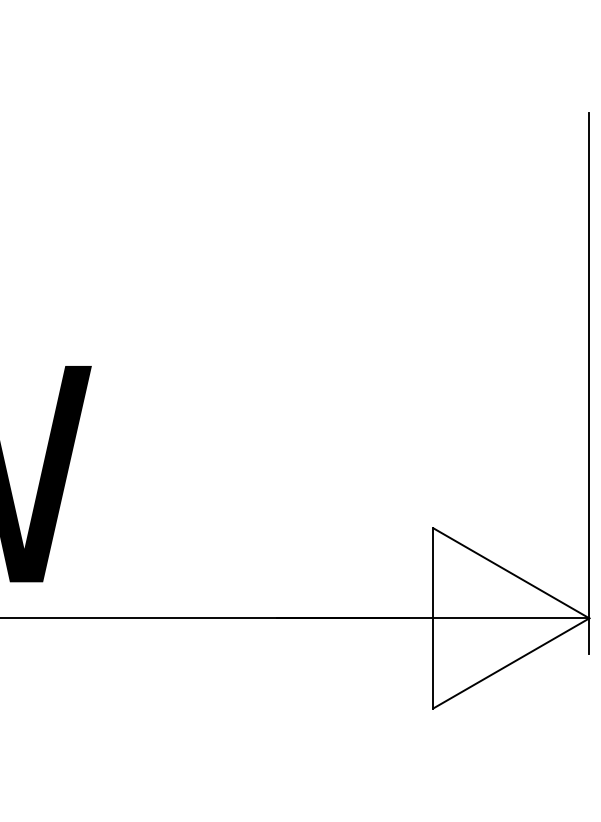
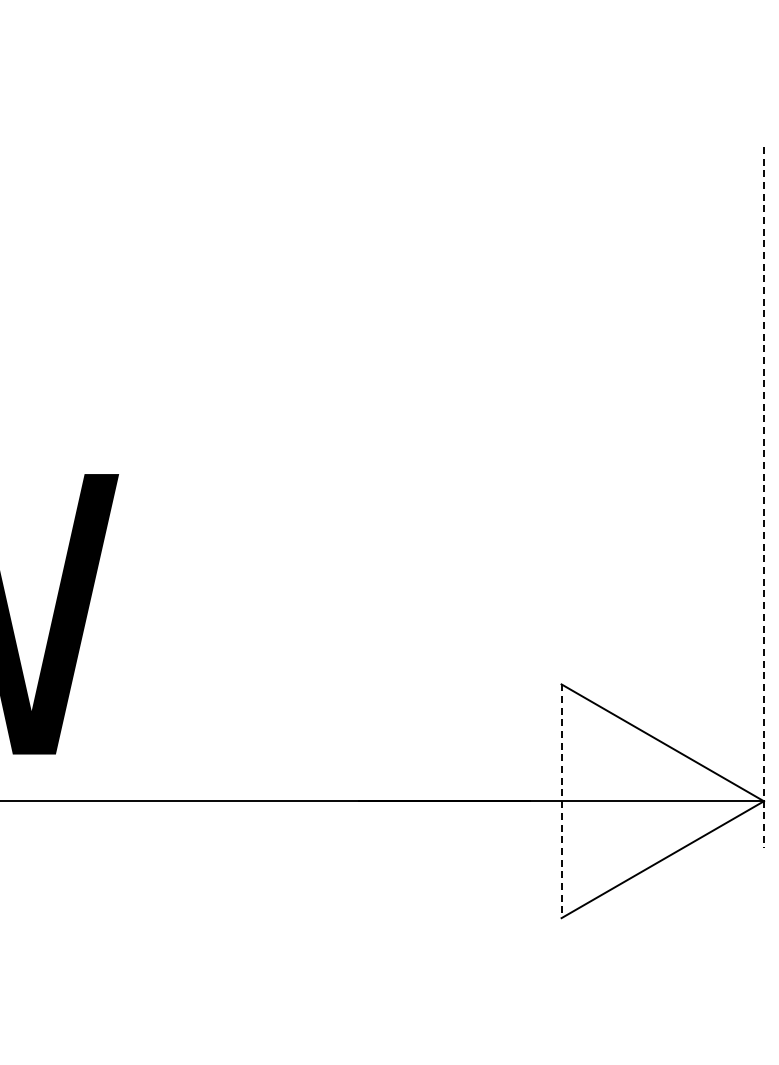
line: (589, 383) -> (763, 497), solid -> dashed
line: (433, 618) -> (561, 801), solid -> dashed

